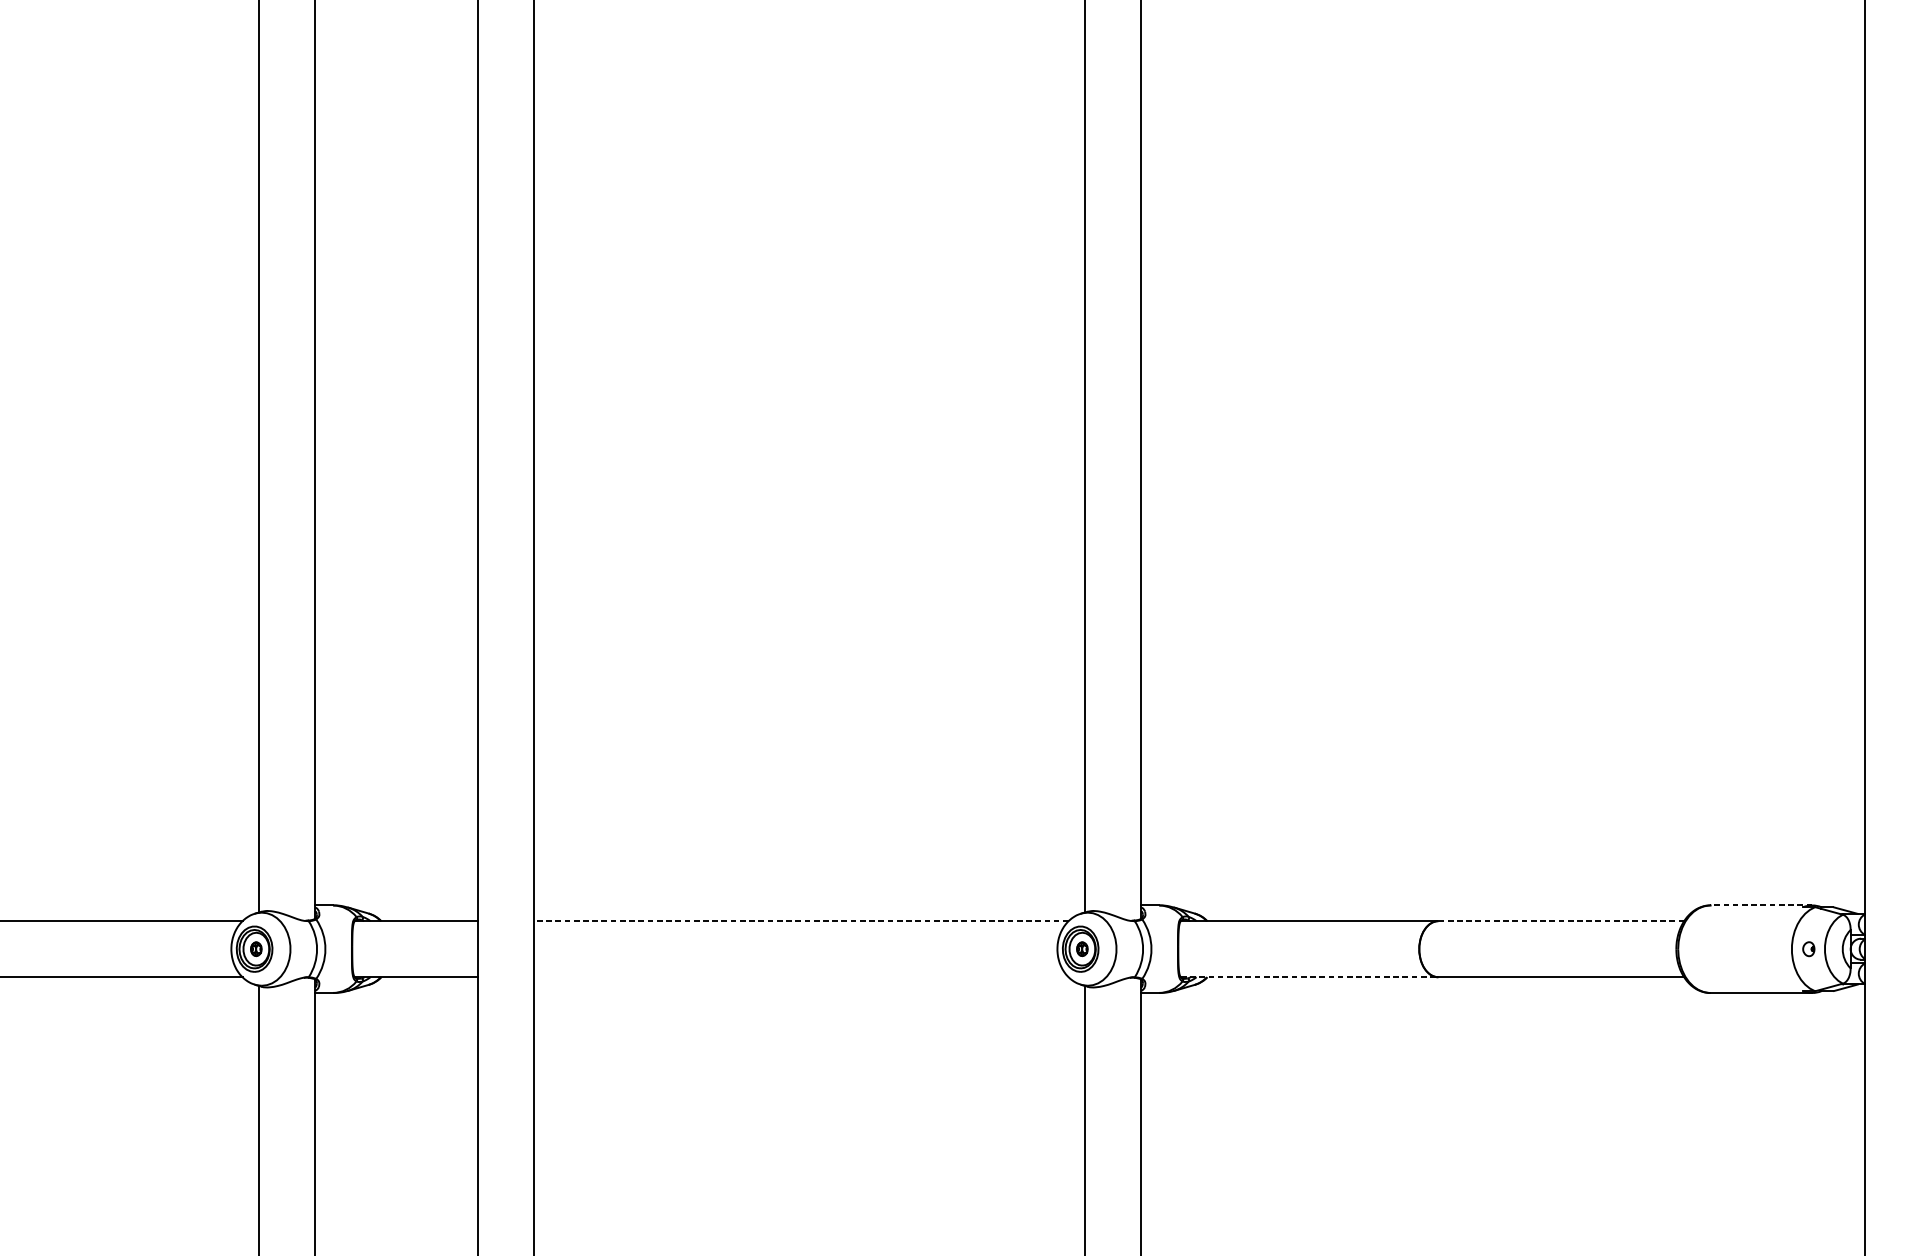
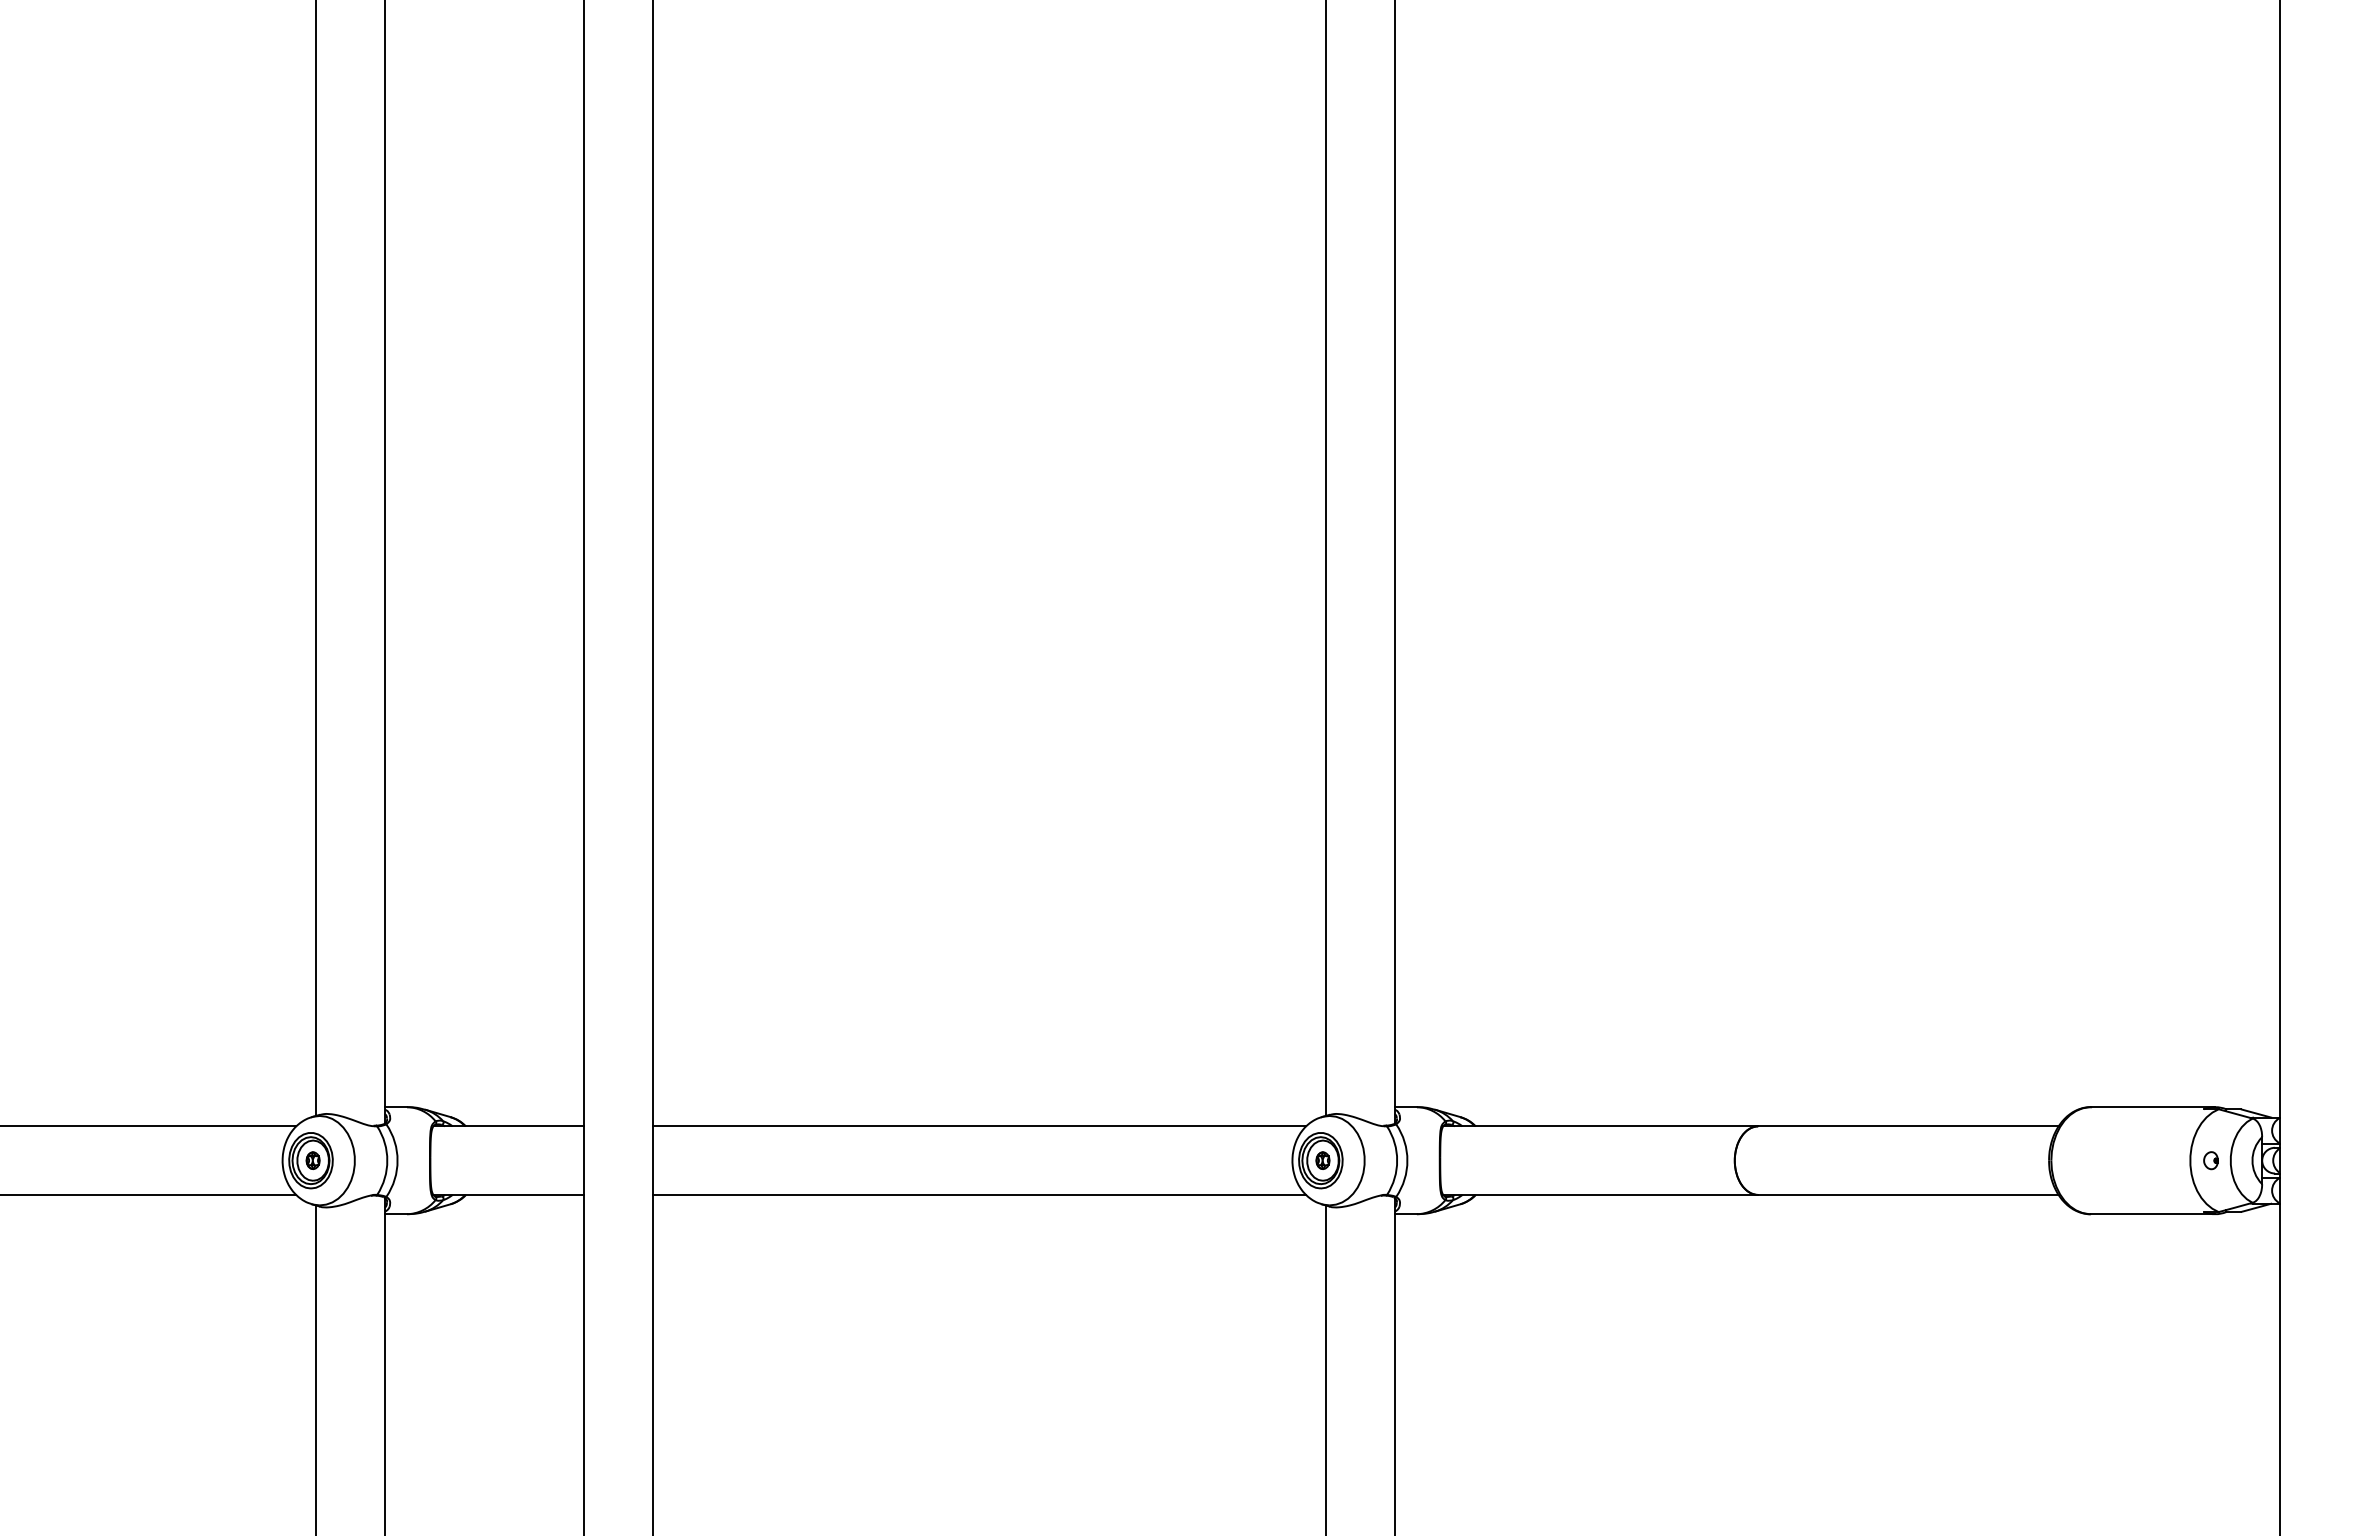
line: (1760, 905) -> (2152, 1107), dashed -> solid
line: (801, 921) -> (979, 1126), dashed -> solid
line: (1560, 921) -> (1907, 1126), dashed -> solid
line: (801, 976) -> (979, 1194), added
line: (1310, 976) -> (1601, 1194), dashed -> solid

